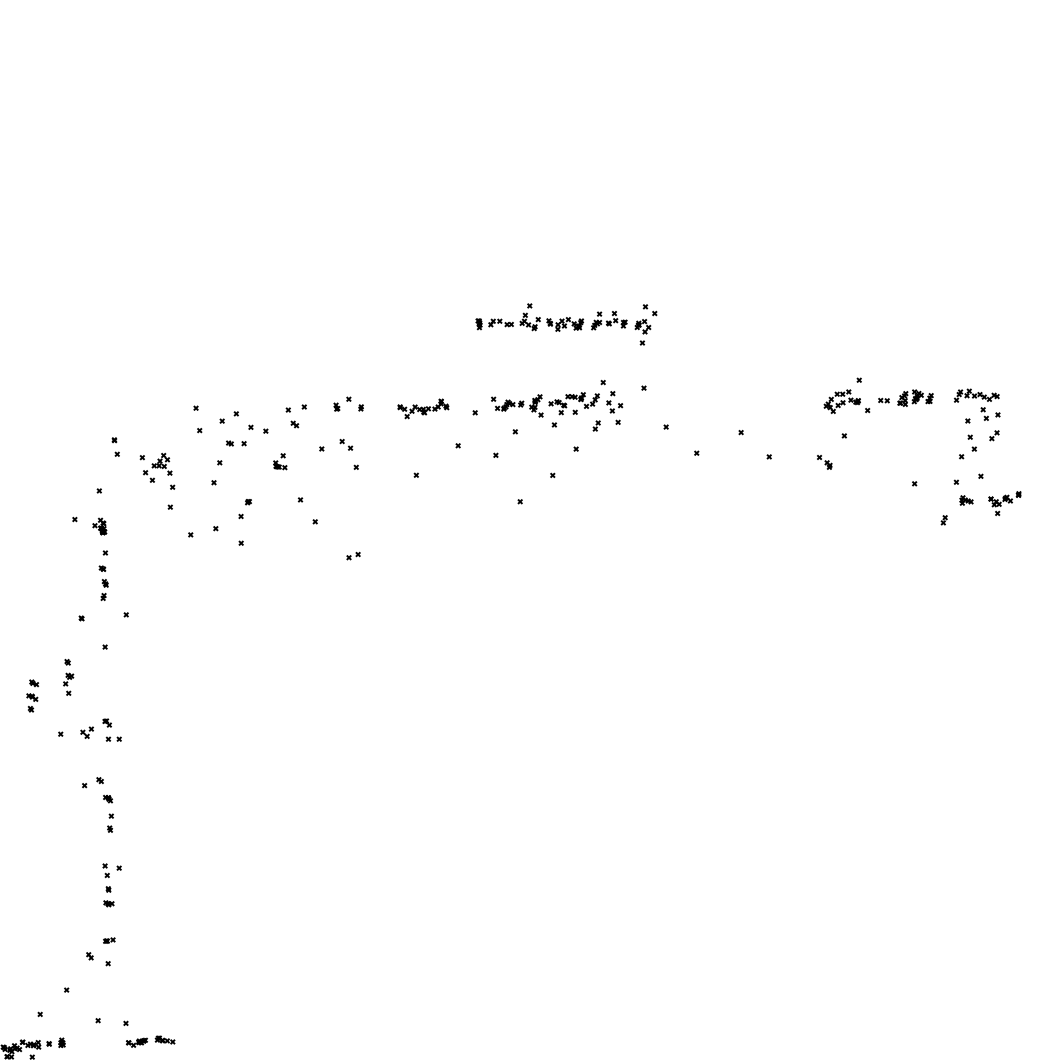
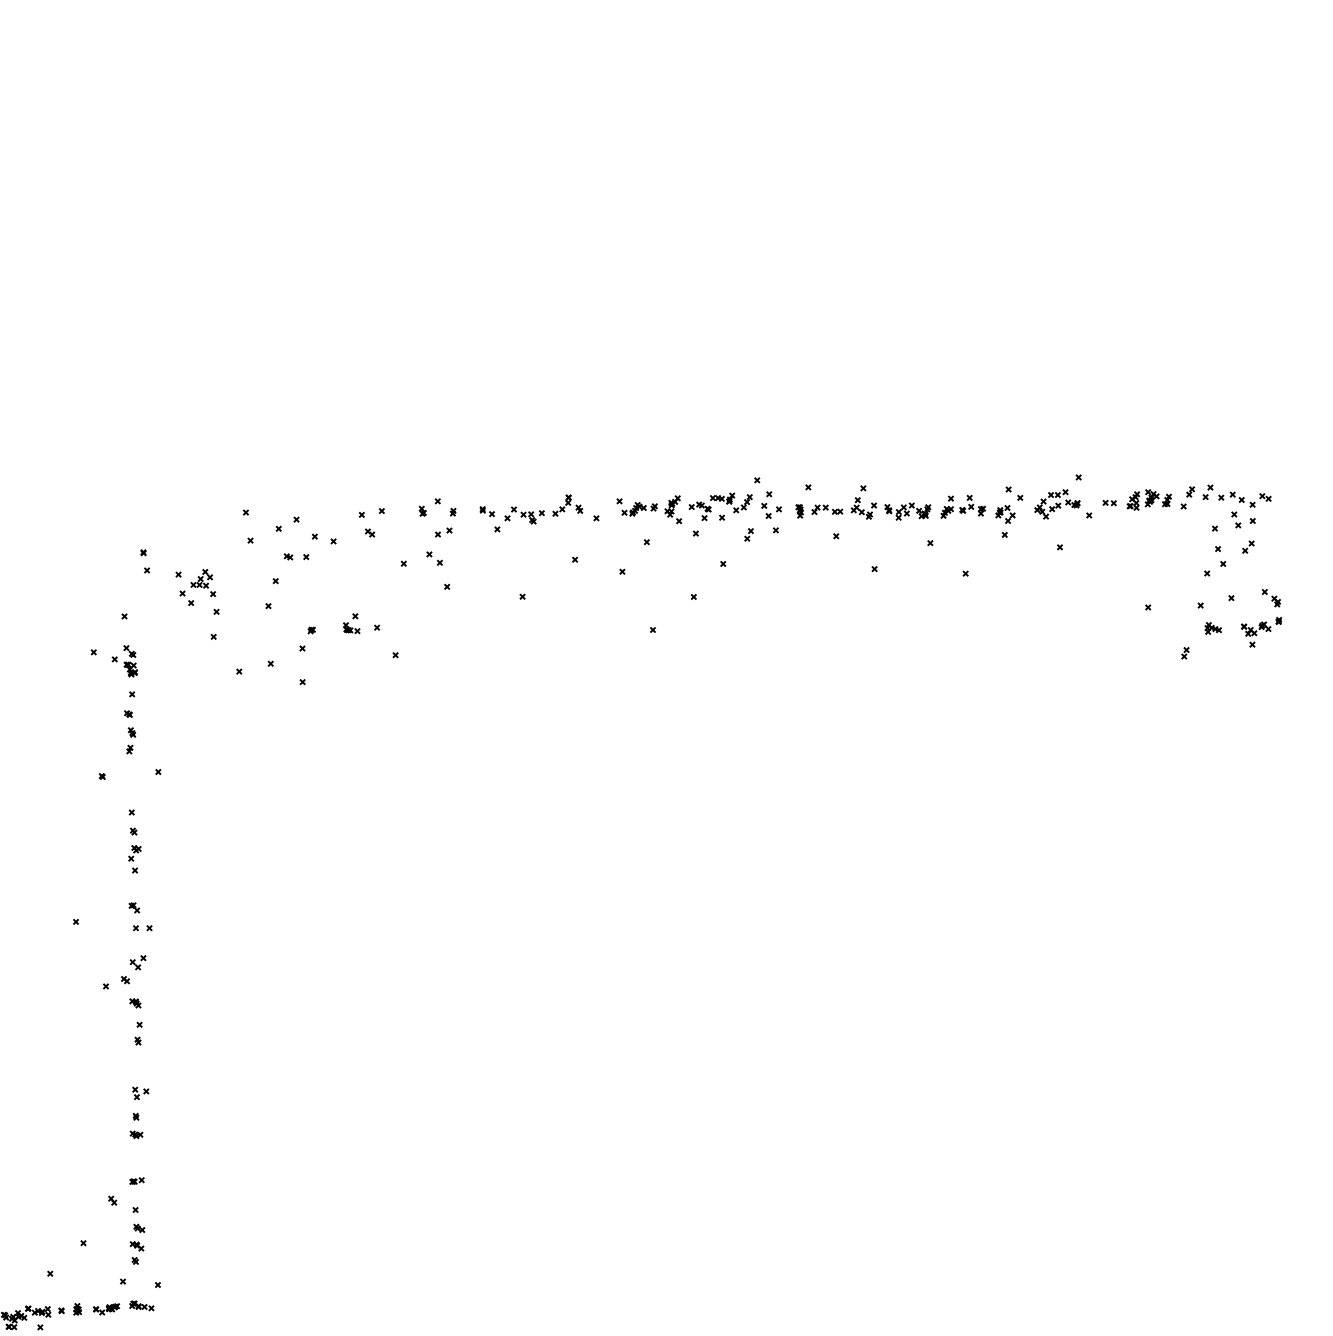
part: (566, 324) -> (909, 511), moved
part: (976, 395) -> (1225, 496), size x1.67
part: (423, 408) -> (531, 512), size x1.67
part: (280, 461) -> (351, 623), moved
part: (824, 462) -> (1271, 598), moved
part: (99, 526) -> (124, 661), size x1.67
part: (353, 555) -> (443, 531), moved
part: (68, 677) -> (134, 850), moved
part: (32, 695) -> (137, 1243), moved
part: (86, 732) -> (137, 962), moved
part: (112, 870) -> (141, 1093), size x0.62
part: (150, 1041) -> (123, 1307), moved

